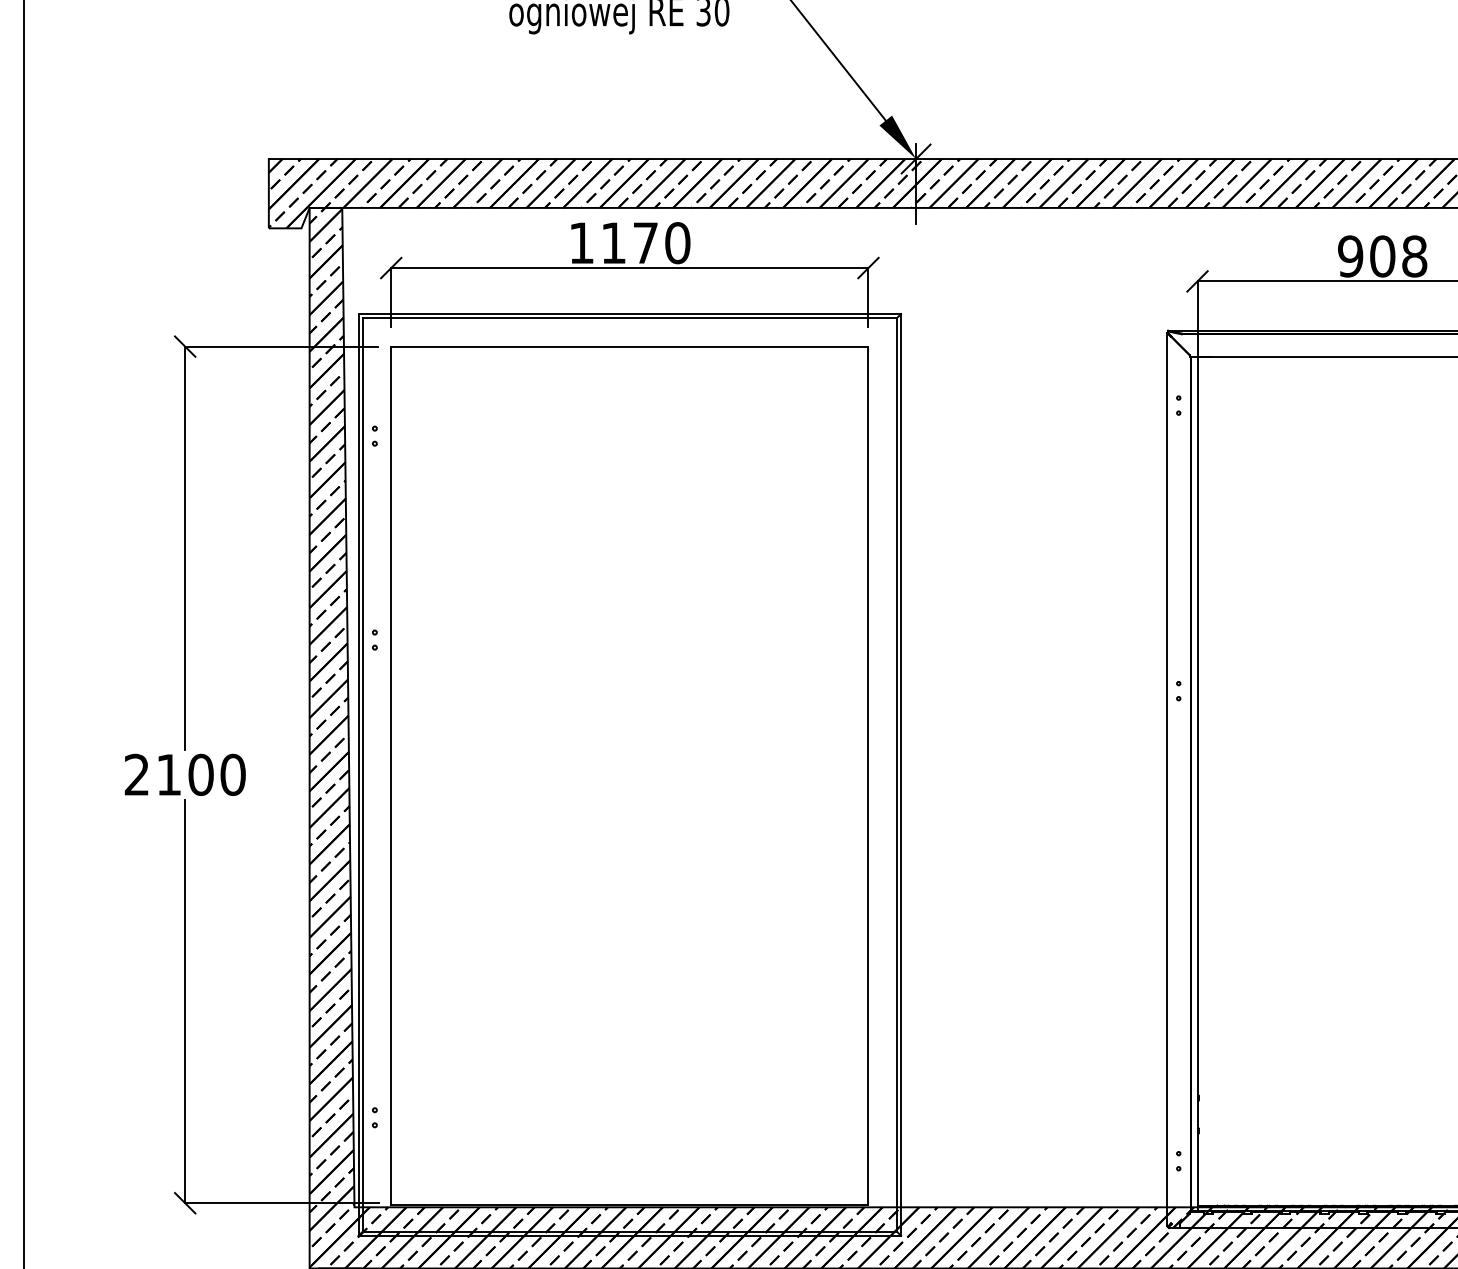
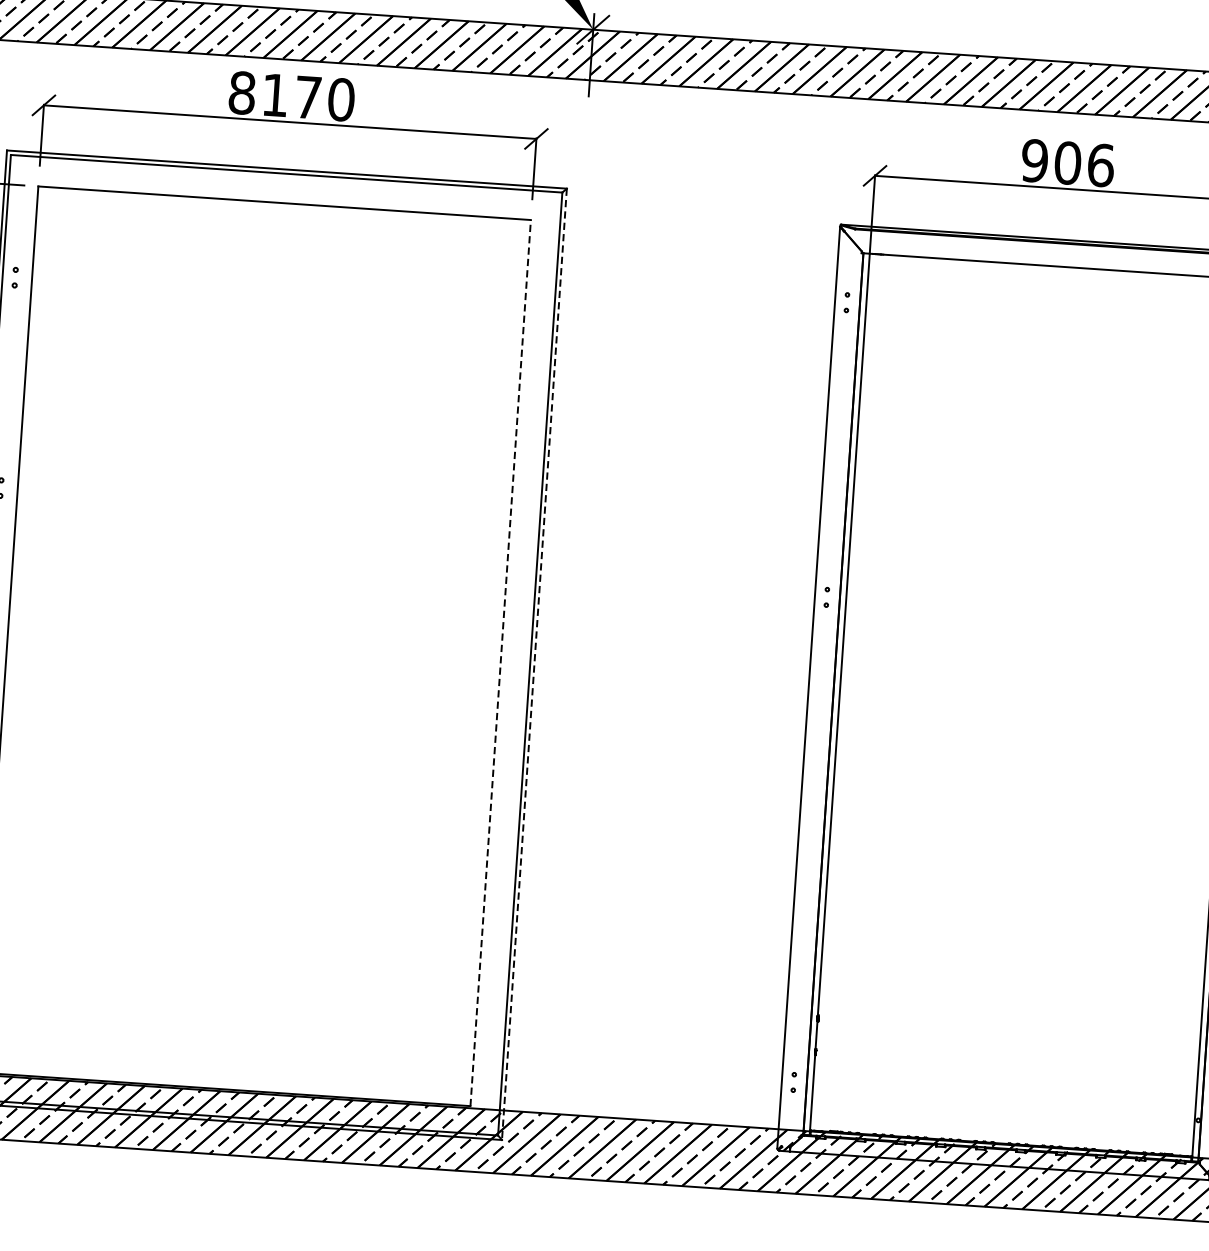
text: (581, 243) -> (242, 93), 1170 -> 8170
text: (1414, 256) -> (1100, 165), 908 -> 906
line: (901, 774) -> (534, 663), solid -> dashed
line: (868, 775) -> (500, 662), solid -> dashed

